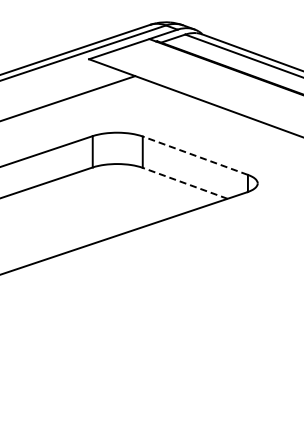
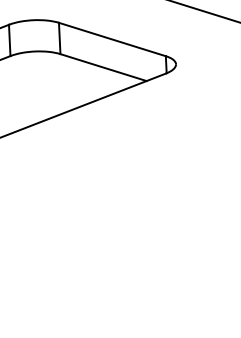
line: (195, 155) -> (112, 39), dashed -> solid
line: (184, 183) -> (102, 67), dashed -> solid

